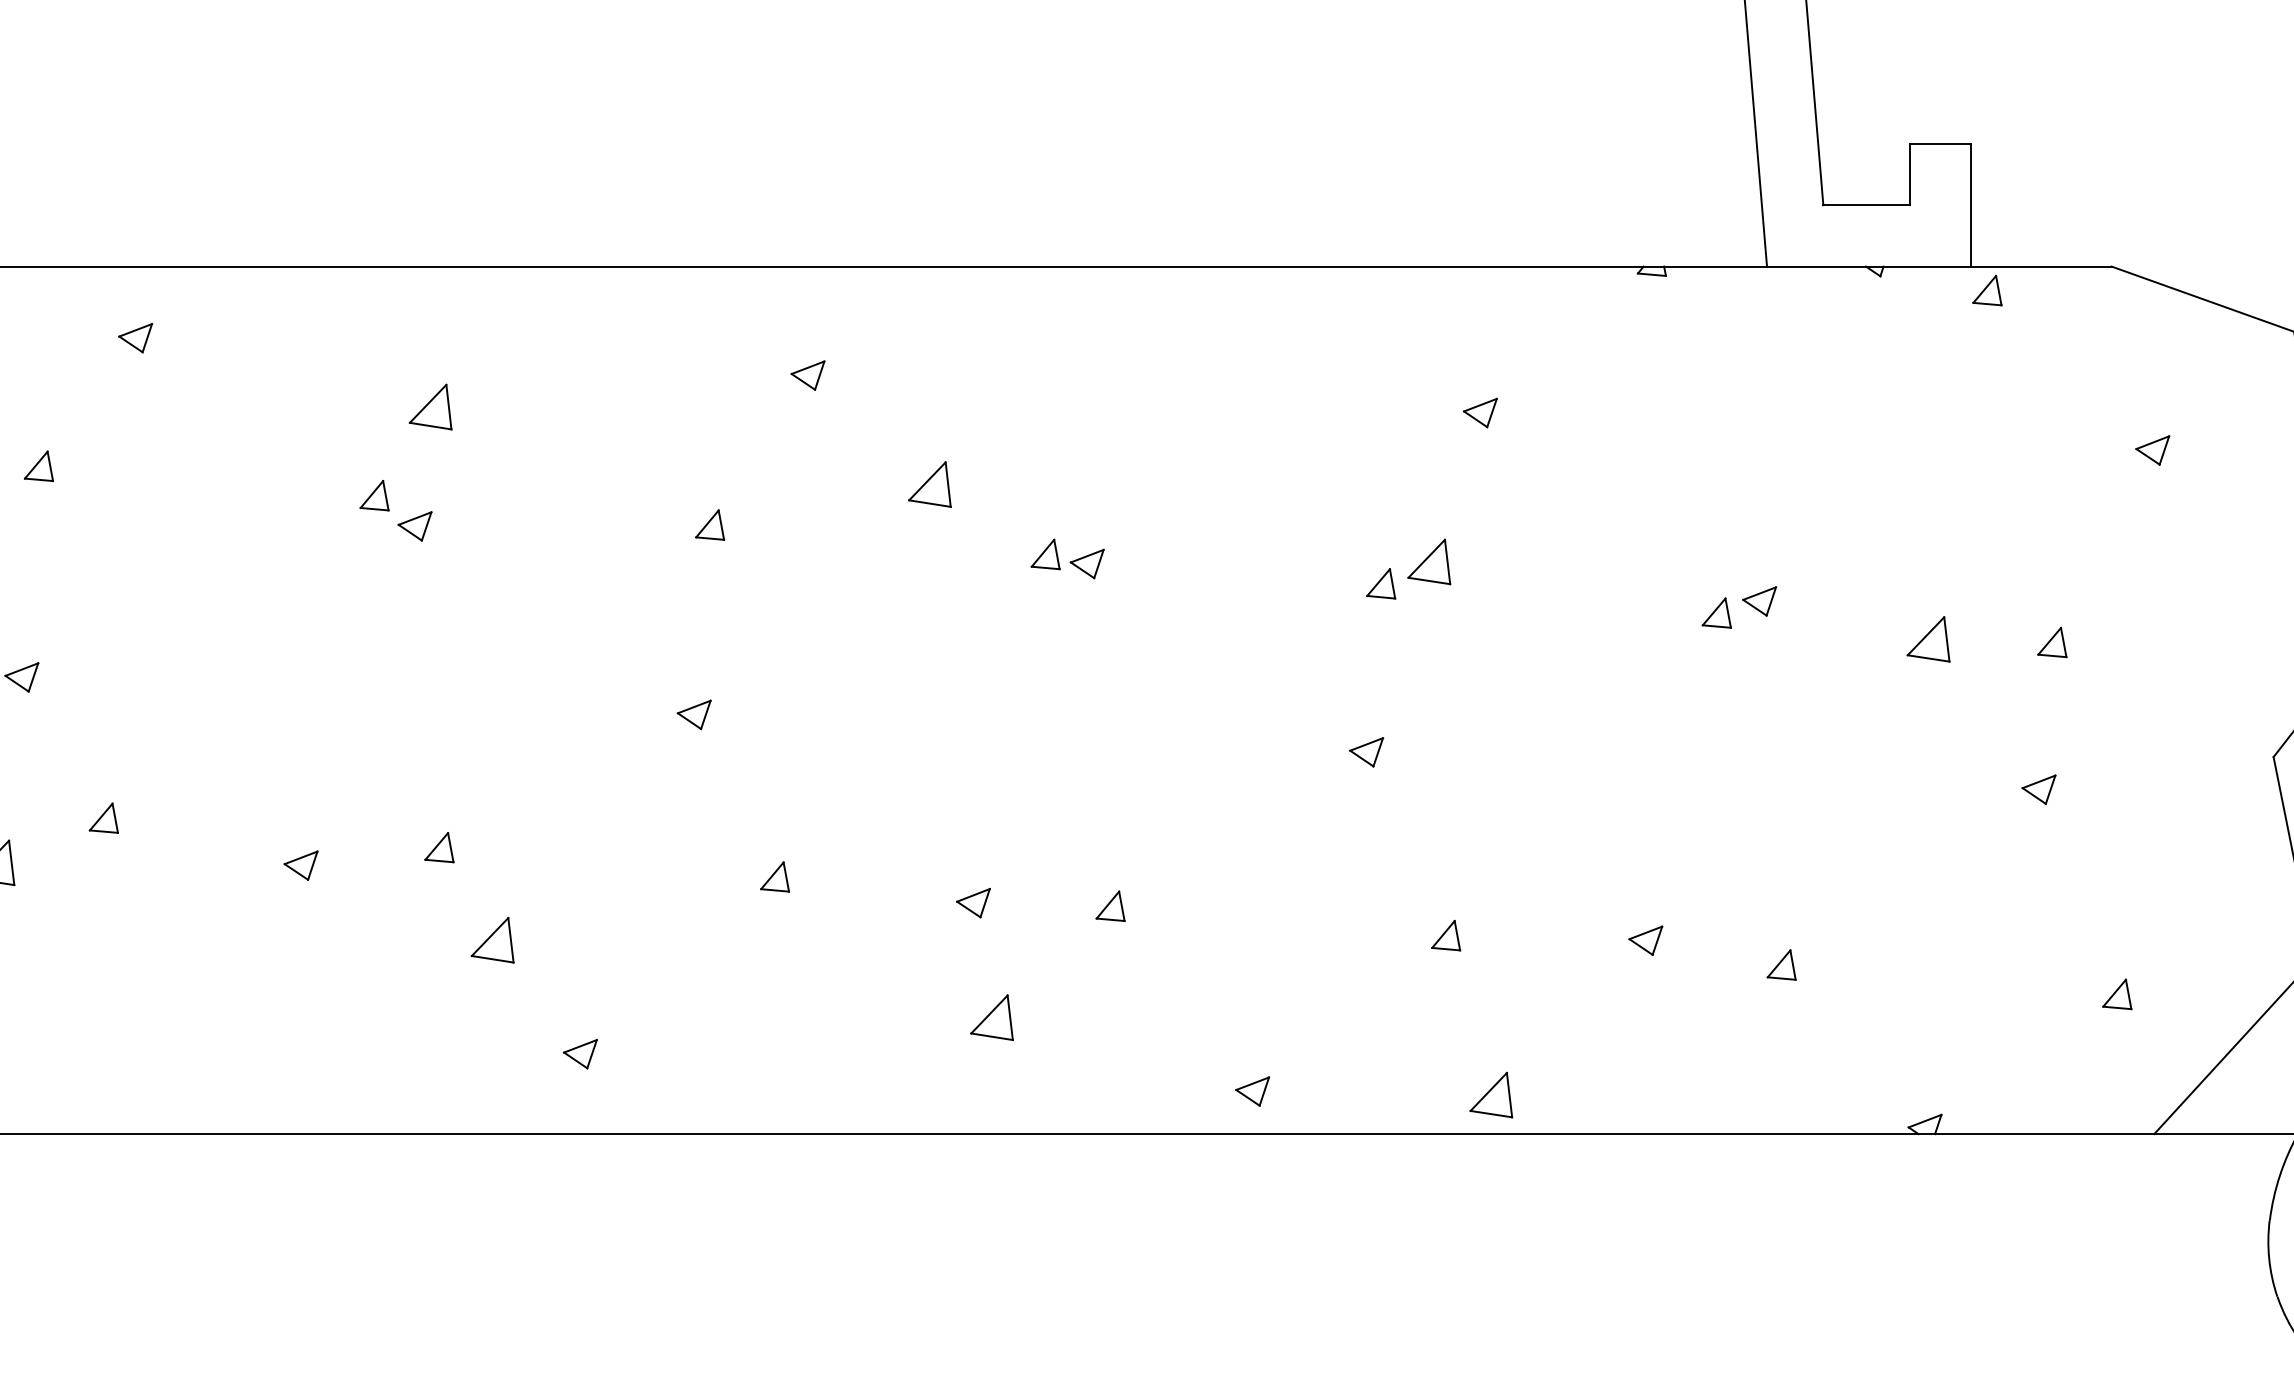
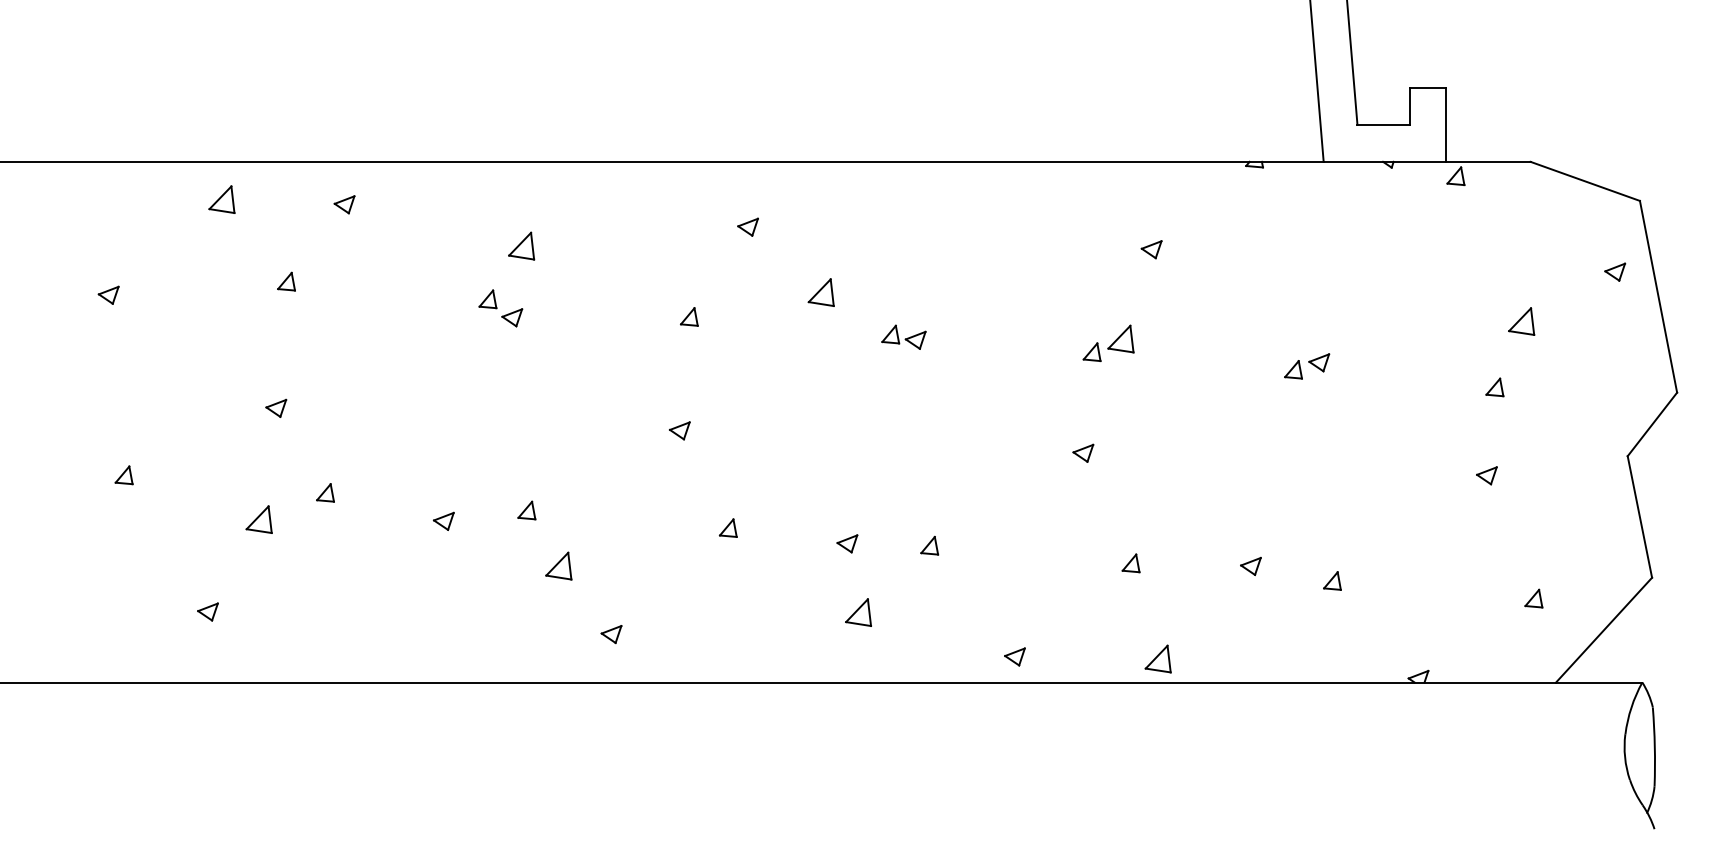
part: (2153, 449) -> (1615, 271), moved
part: (1928, 639) -> (1521, 321), moved

